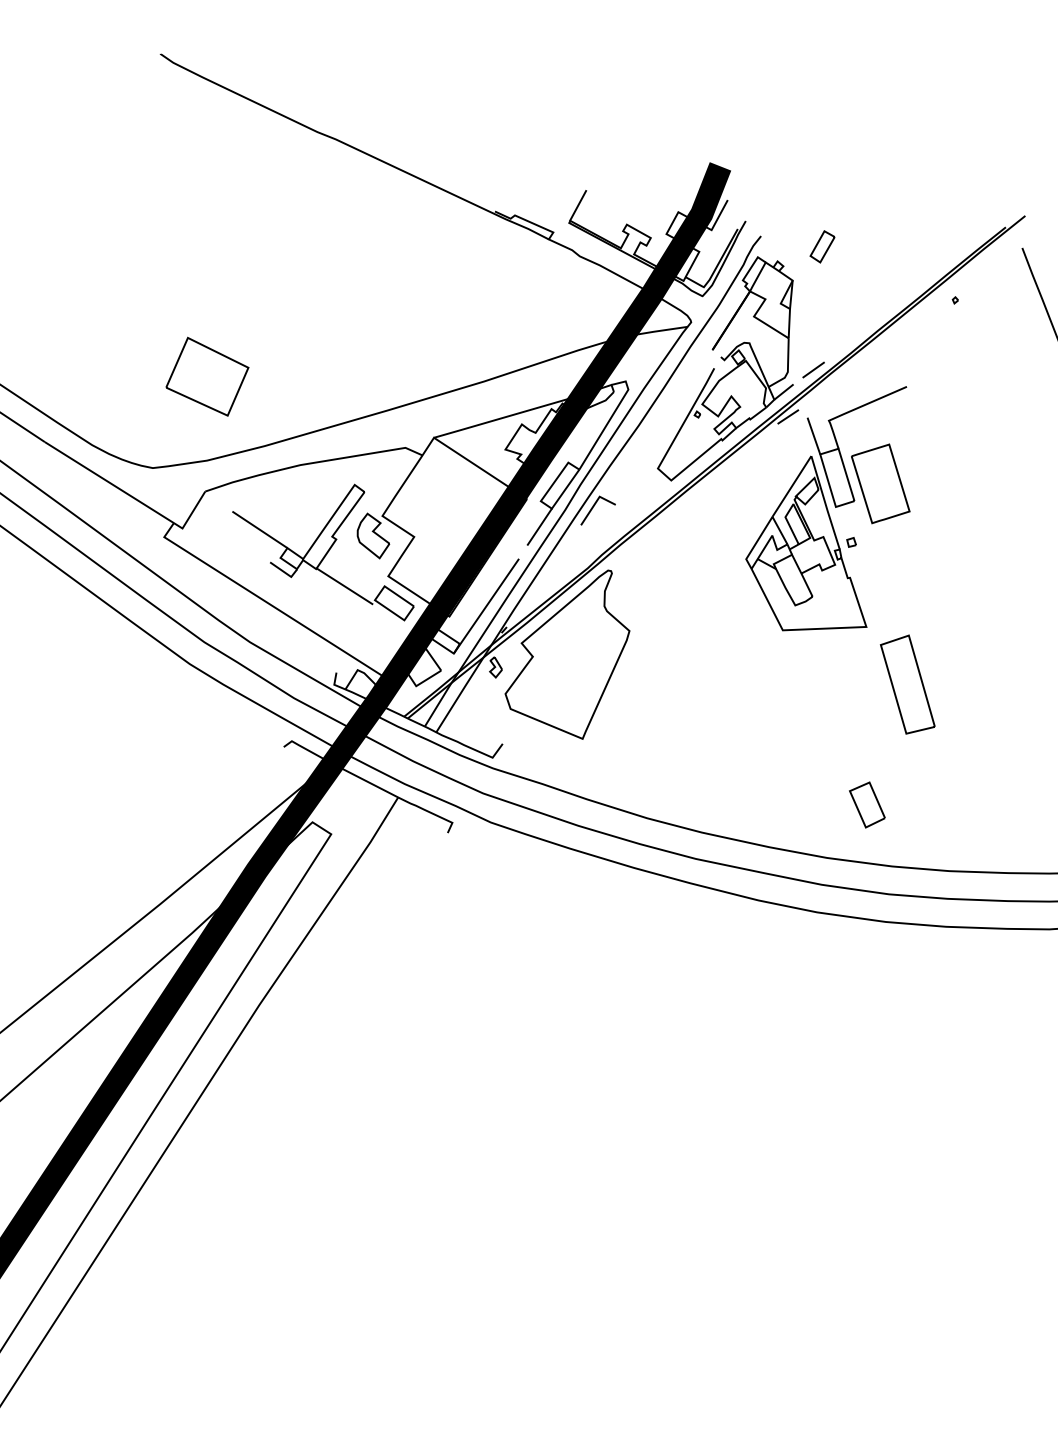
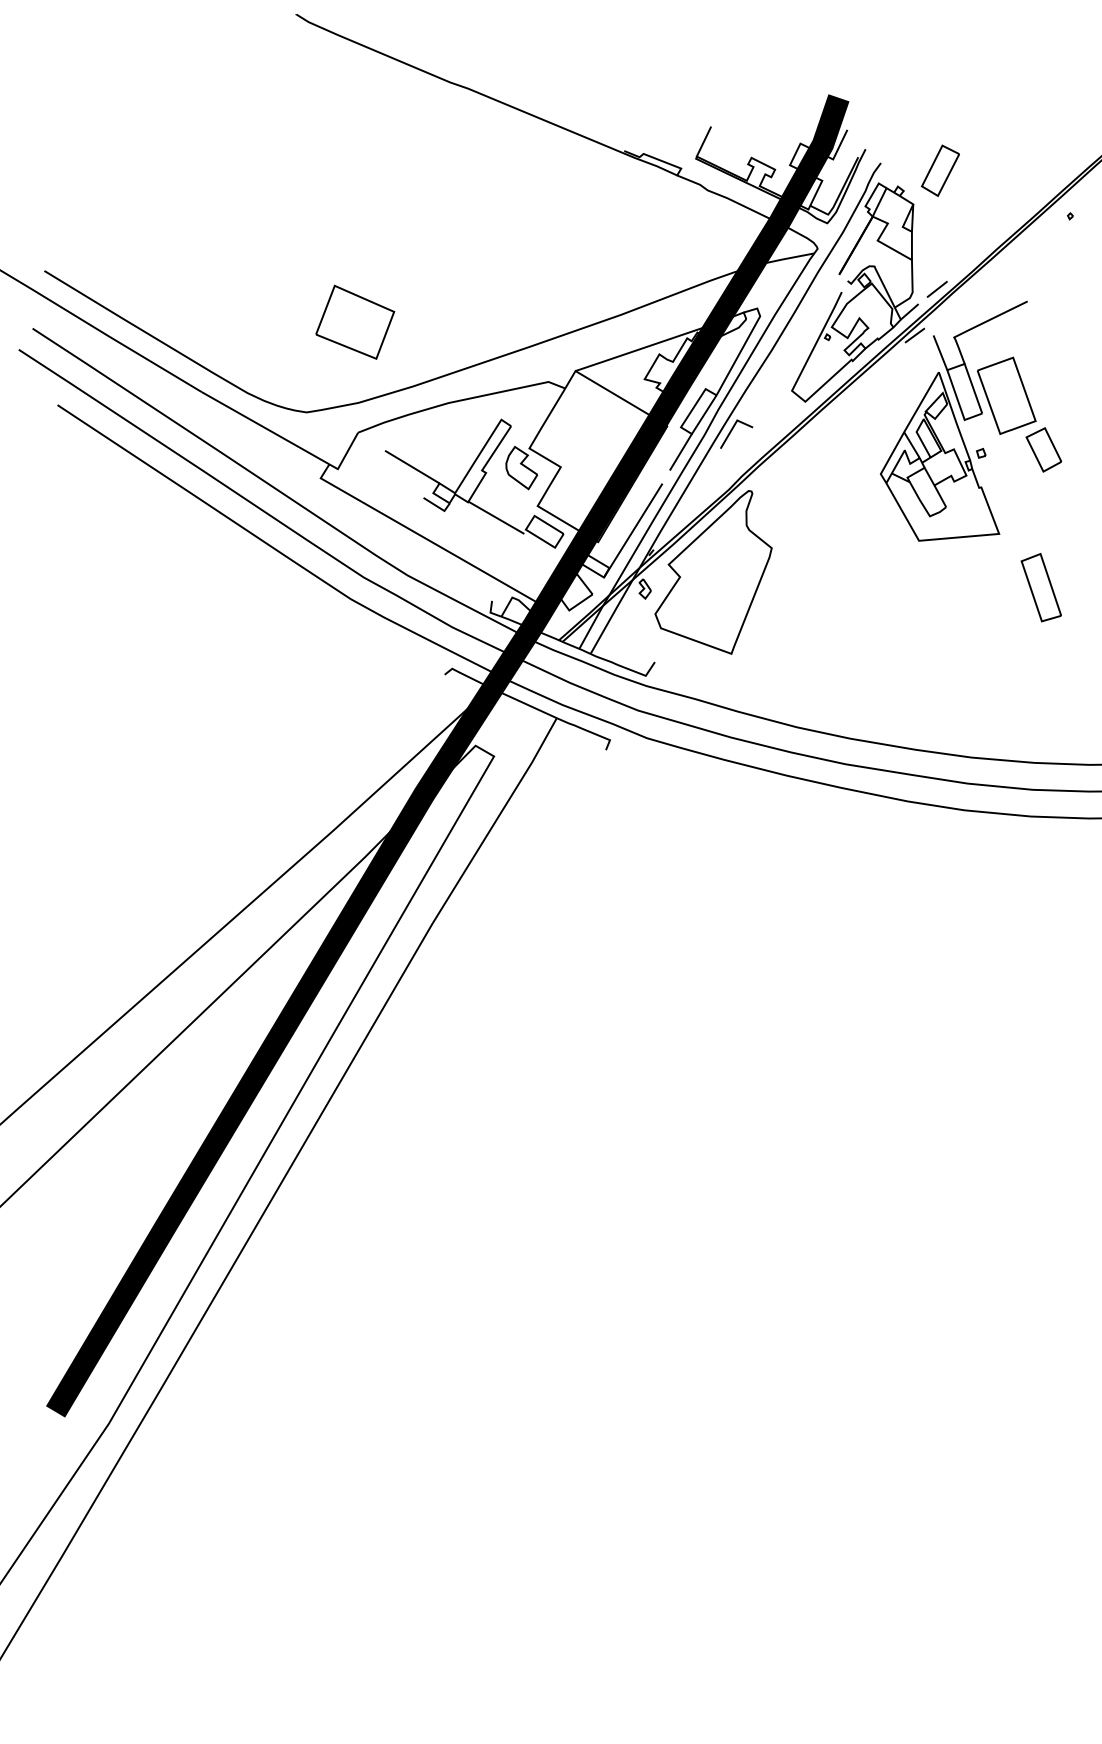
part: (822, 246) -> (940, 170), size x1.67
part: (906, 684) -> (1040, 587), size x0.71
part: (866, 804) -> (1043, 449), moved

